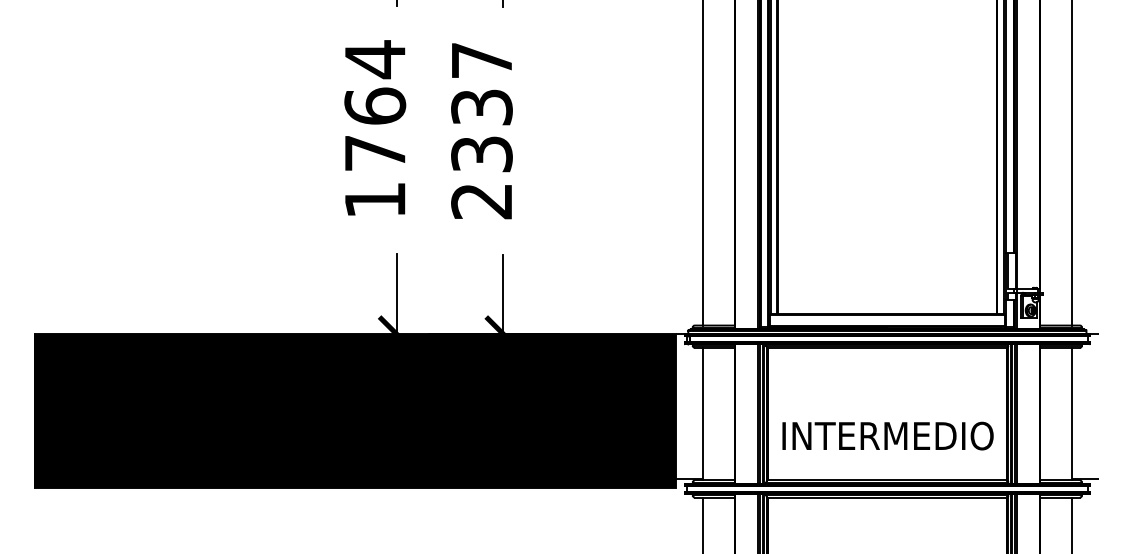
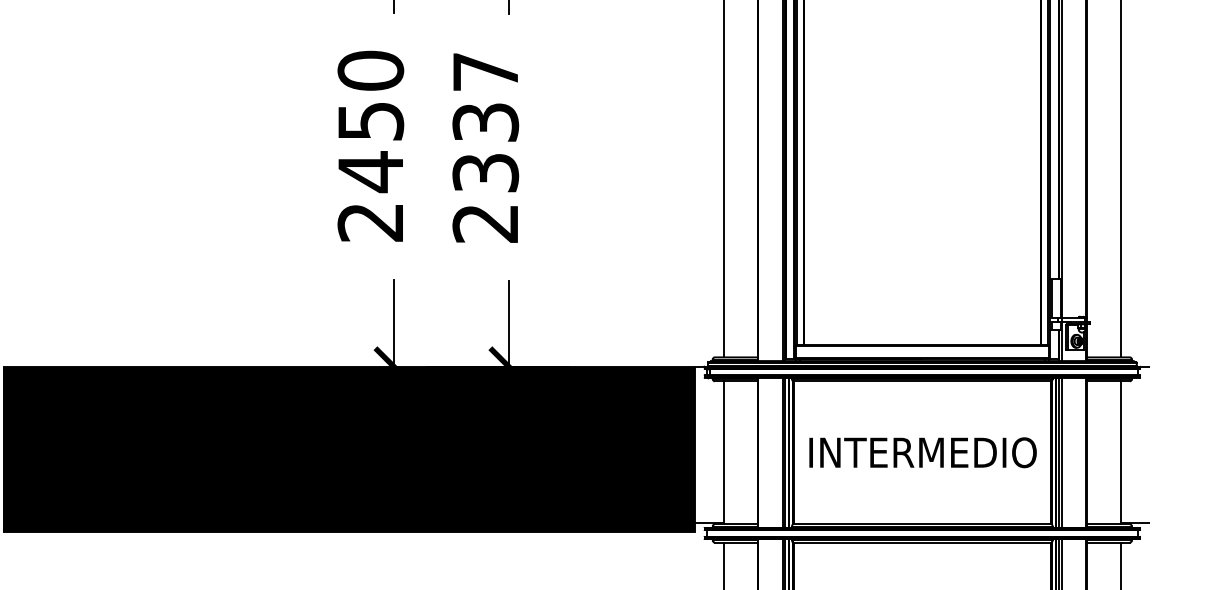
text: (375, 129) -> (371, 146), 1764 -> 2450
text: (887, 435) -> (922, 452), moved

